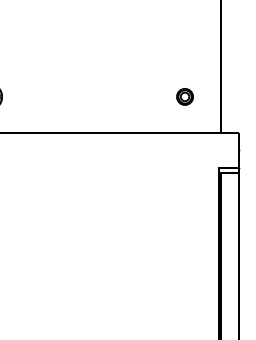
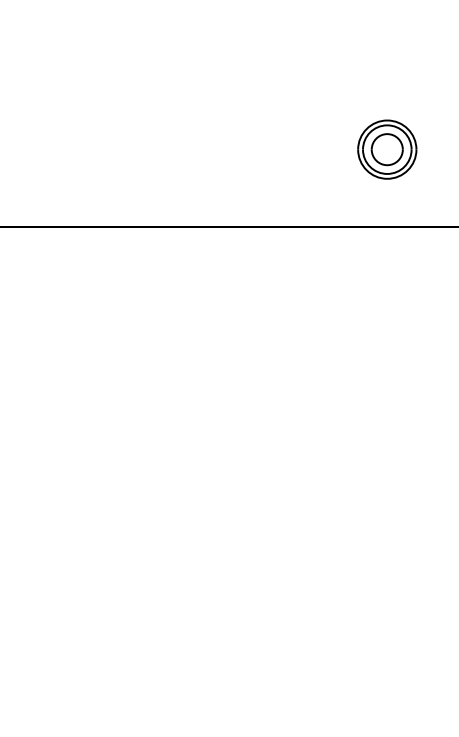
part: (184, 96) -> (386, 148), size x1.67

